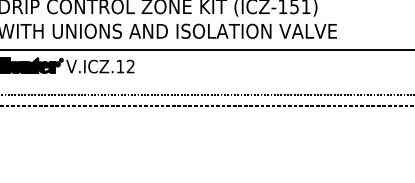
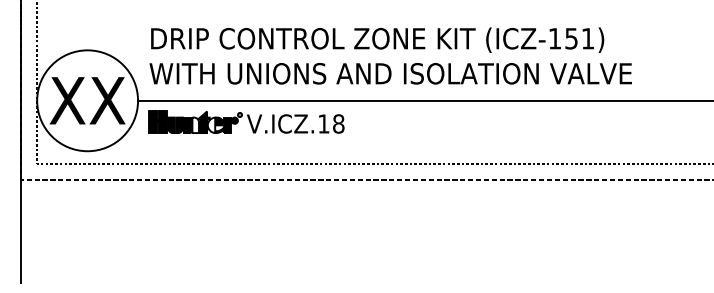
text: (130, 66) -> (338, 123), V.ICZ.12 -> V.ICZ.18
fill: (30, 67) -> (195, 125), removed
fill: (44, 67) -> (215, 125), removed

